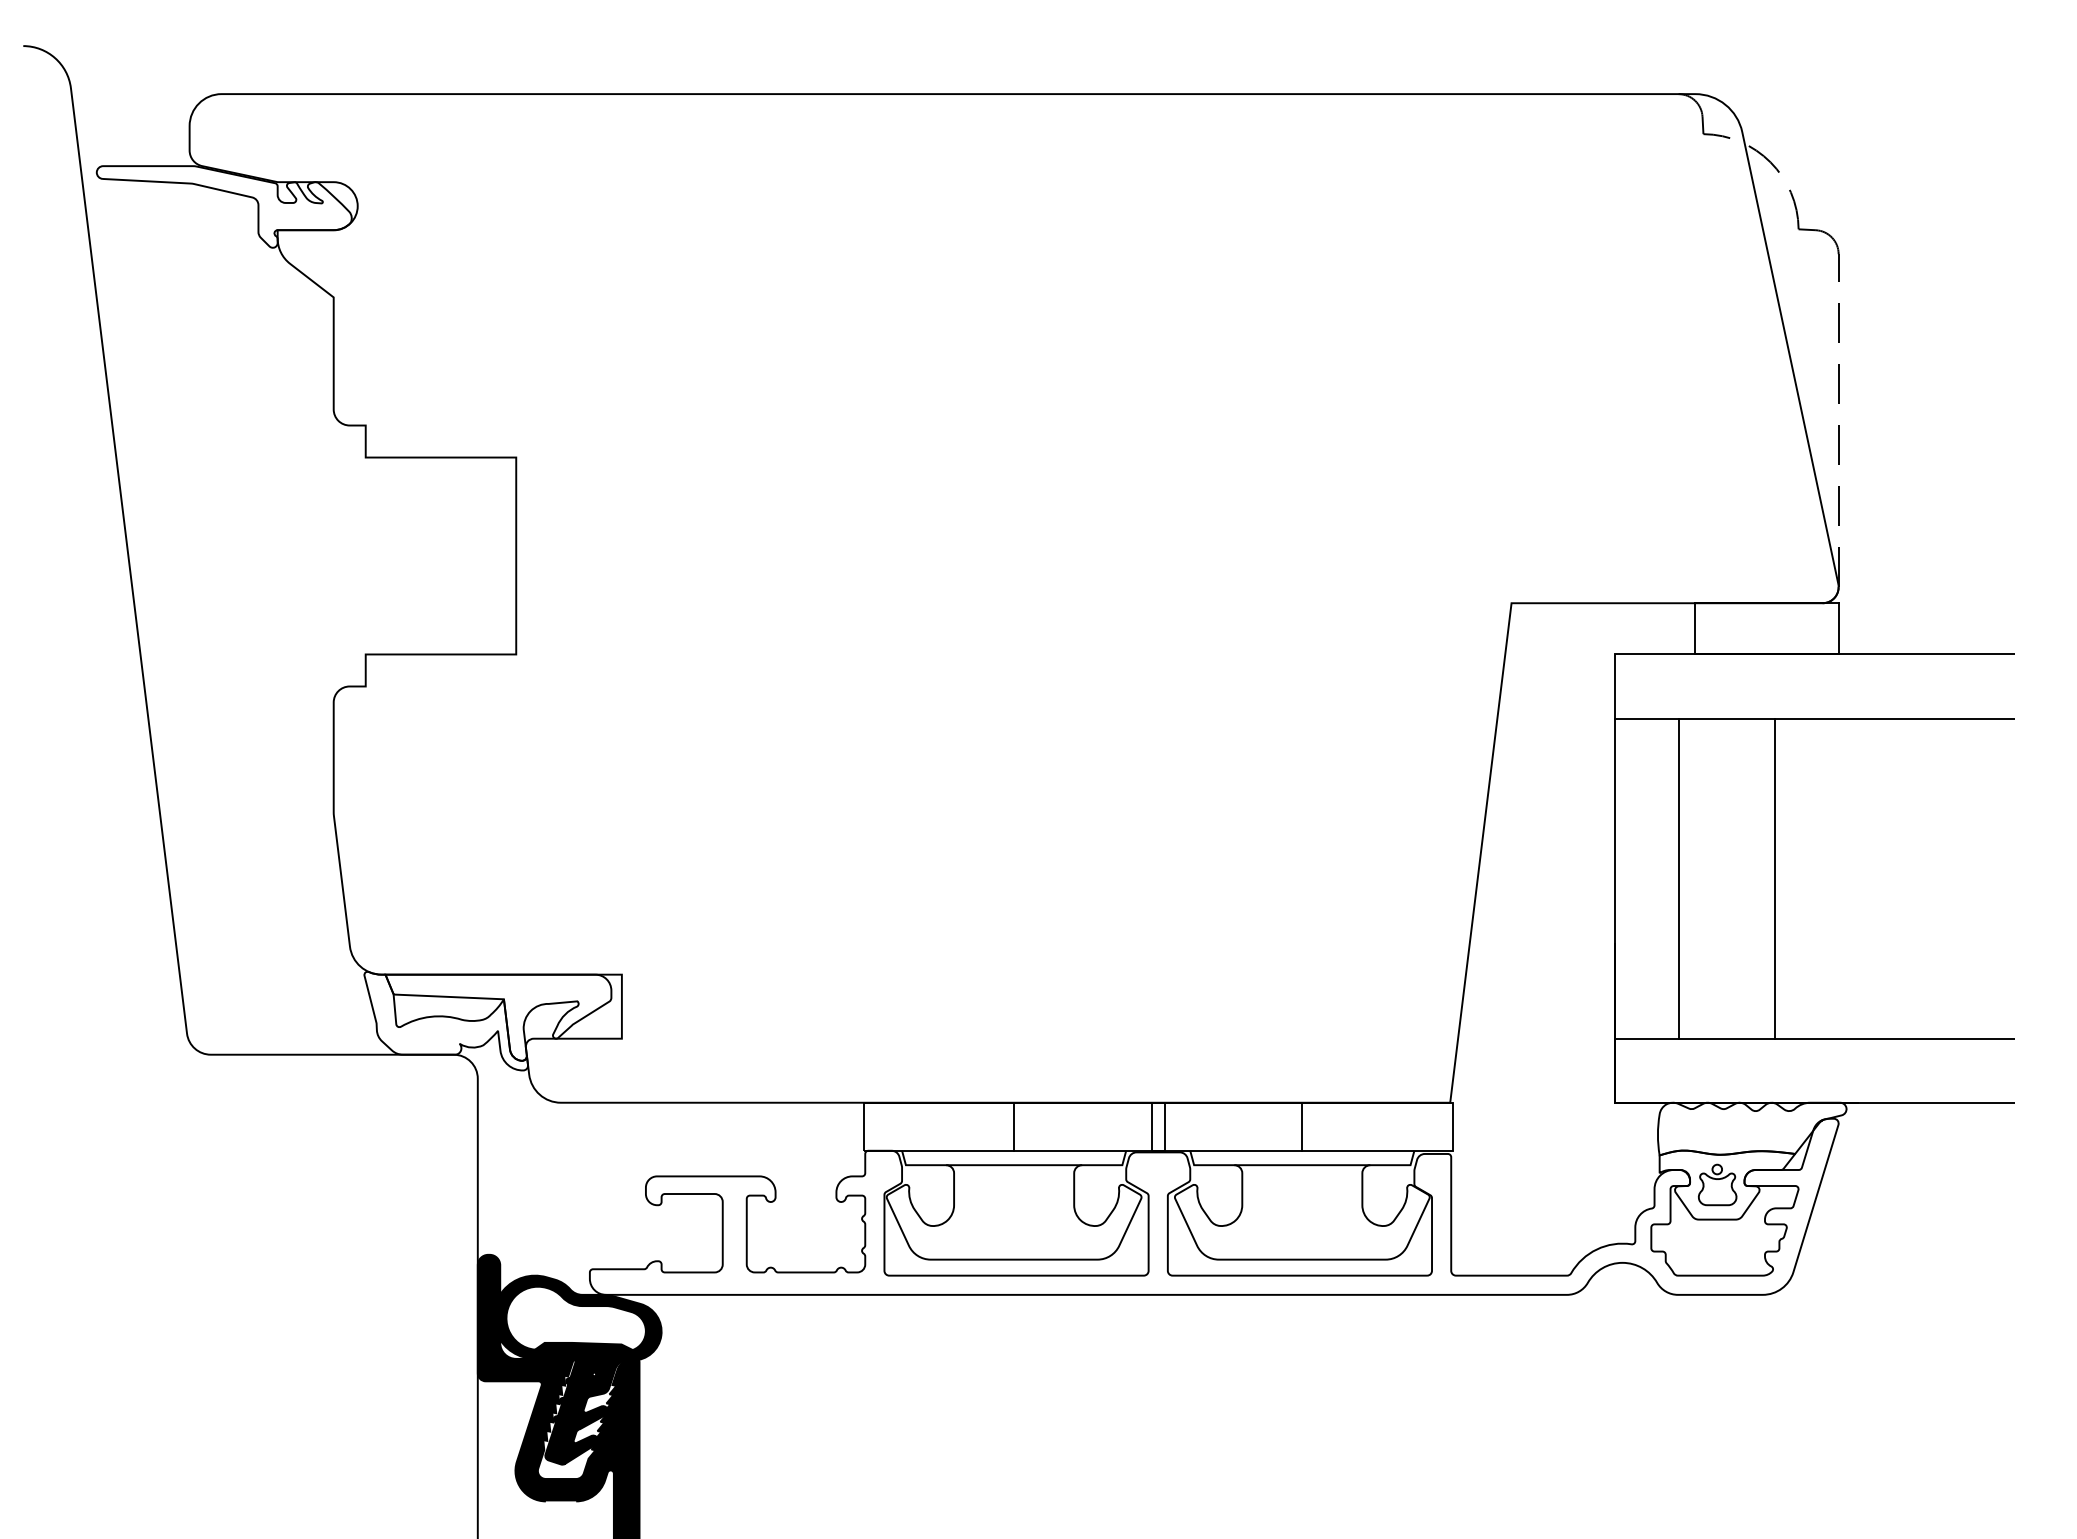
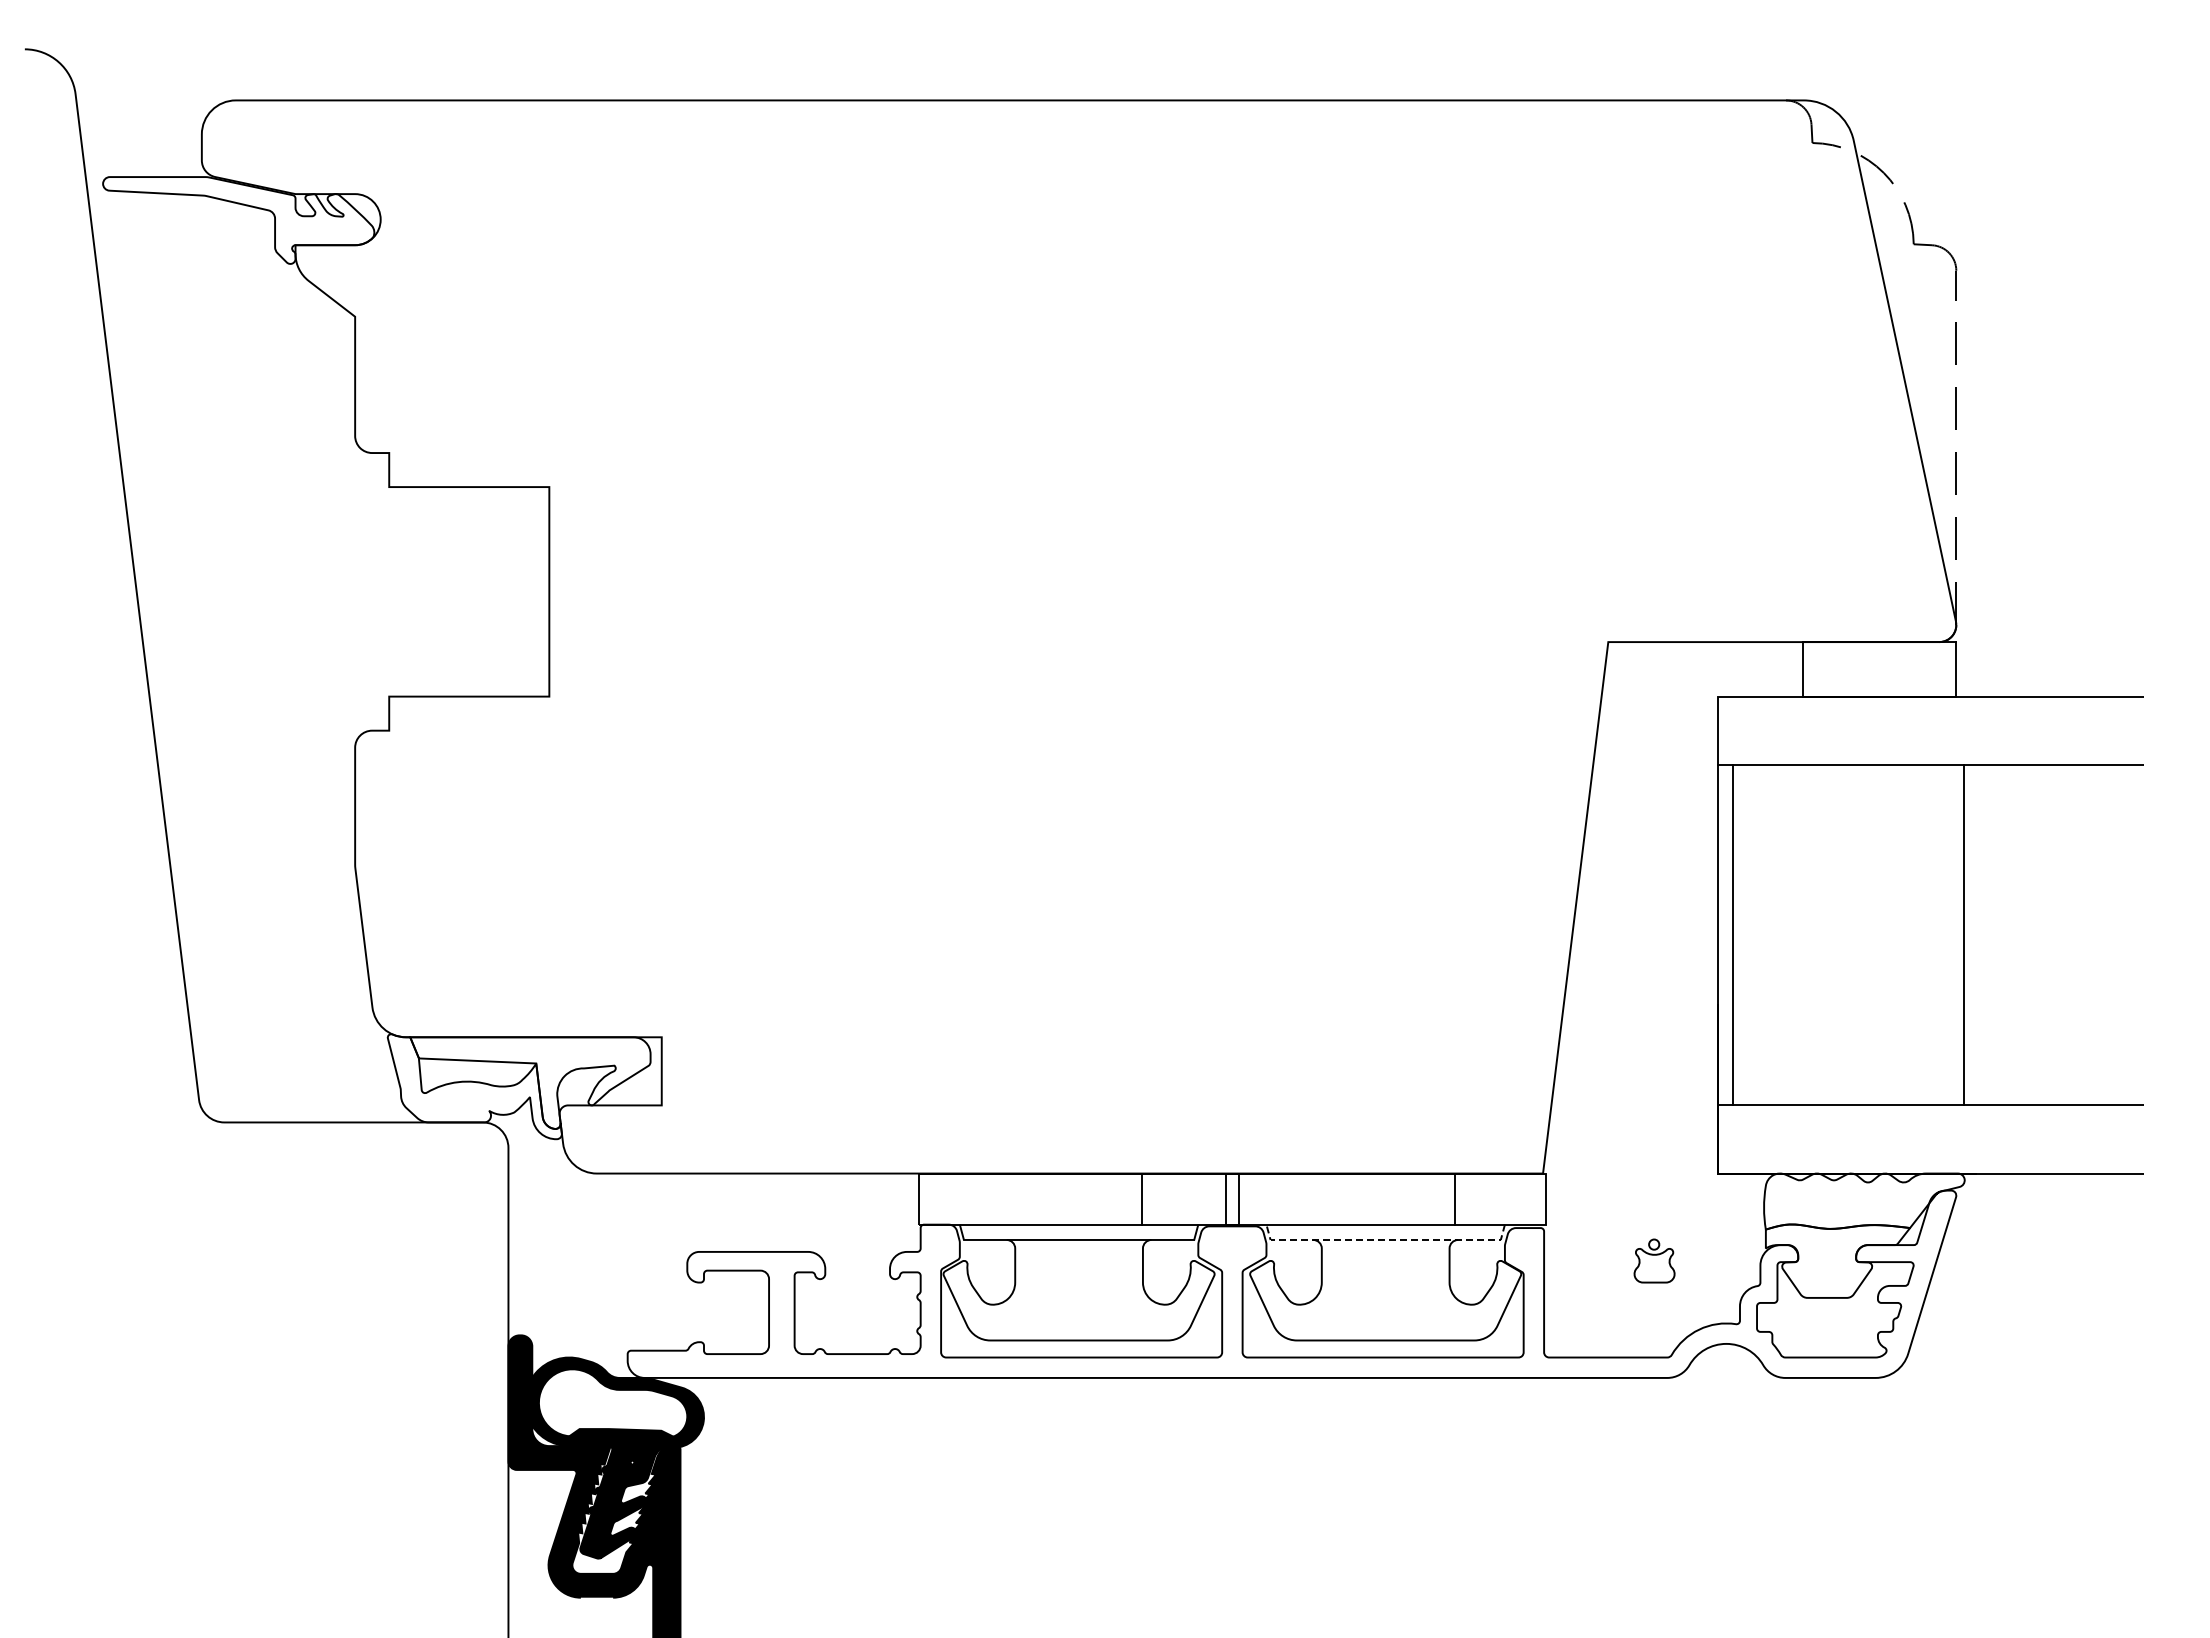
line: (1678, 878) -> (1732, 934), moved
line: (1774, 878) -> (1964, 934), moved
line: (1014, 1126) -> (1142, 1198), moved
line: (1302, 1126) -> (1454, 1198), moved
line: (1302, 1164) -> (1385, 1239), solid -> dashed
part: (1717, 1184) -> (1654, 1260), moved

